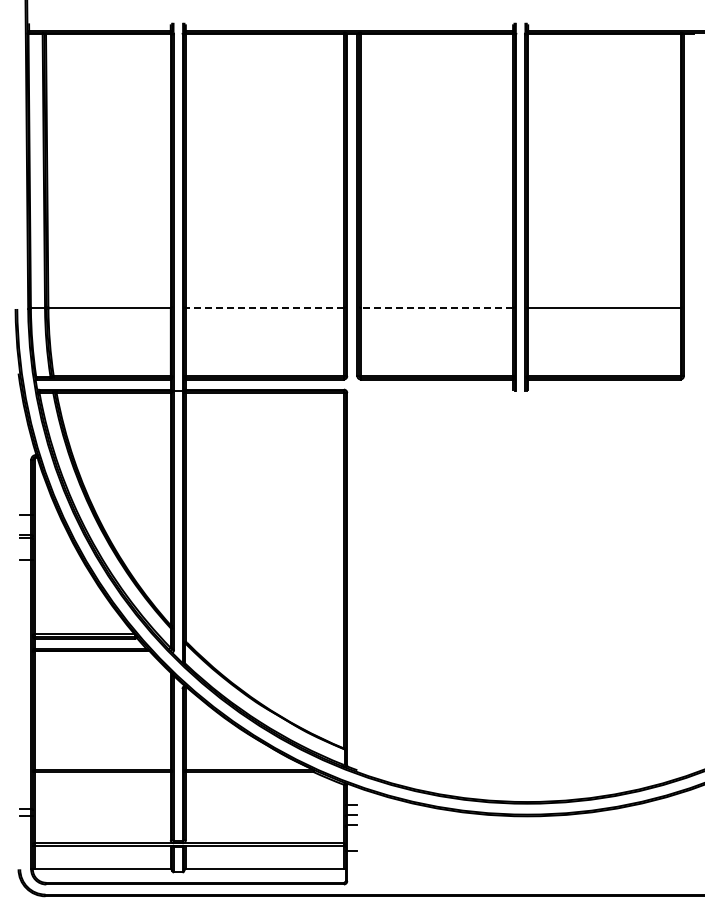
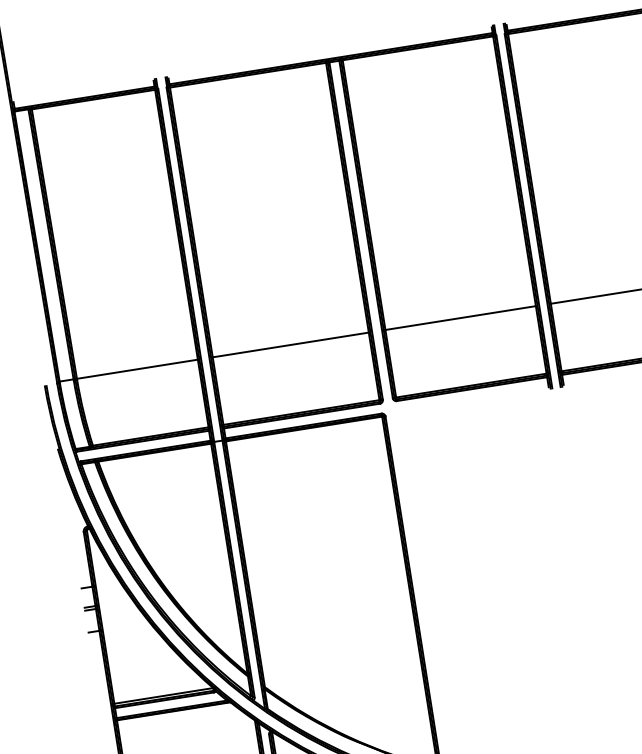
line: (264, 307) -> (290, 345), dashed -> solid
line: (436, 307) -> (460, 318), dashed -> solid

